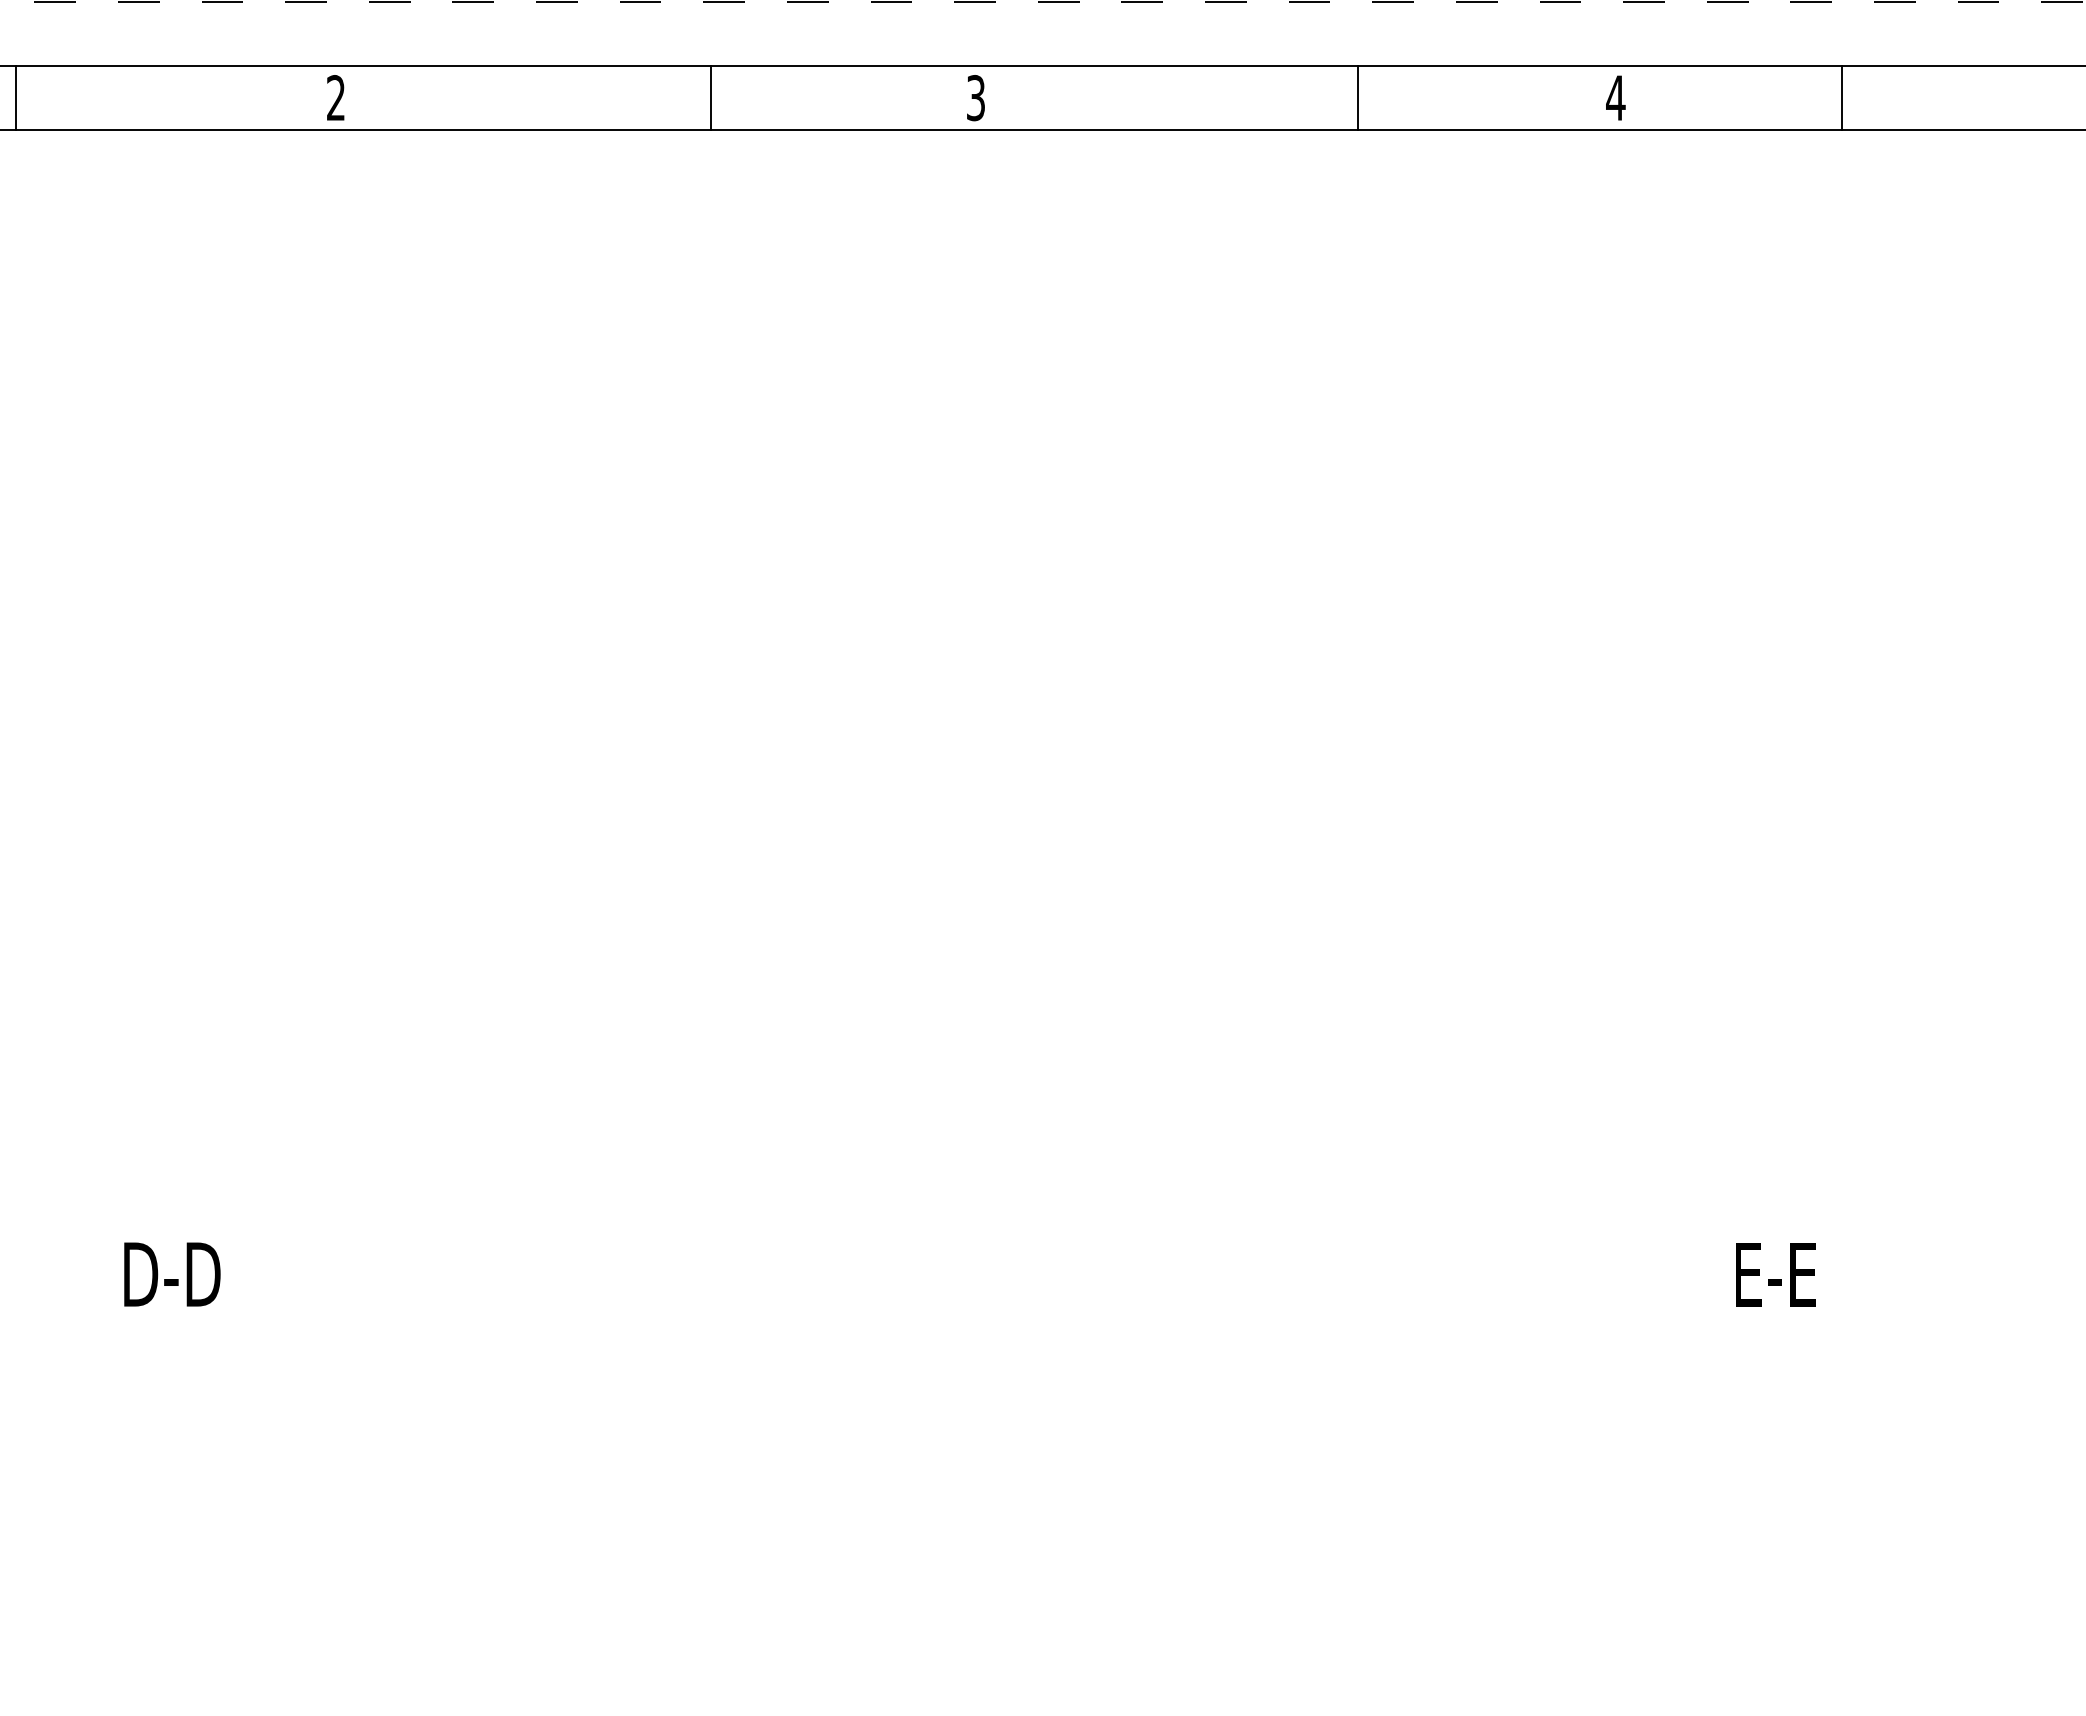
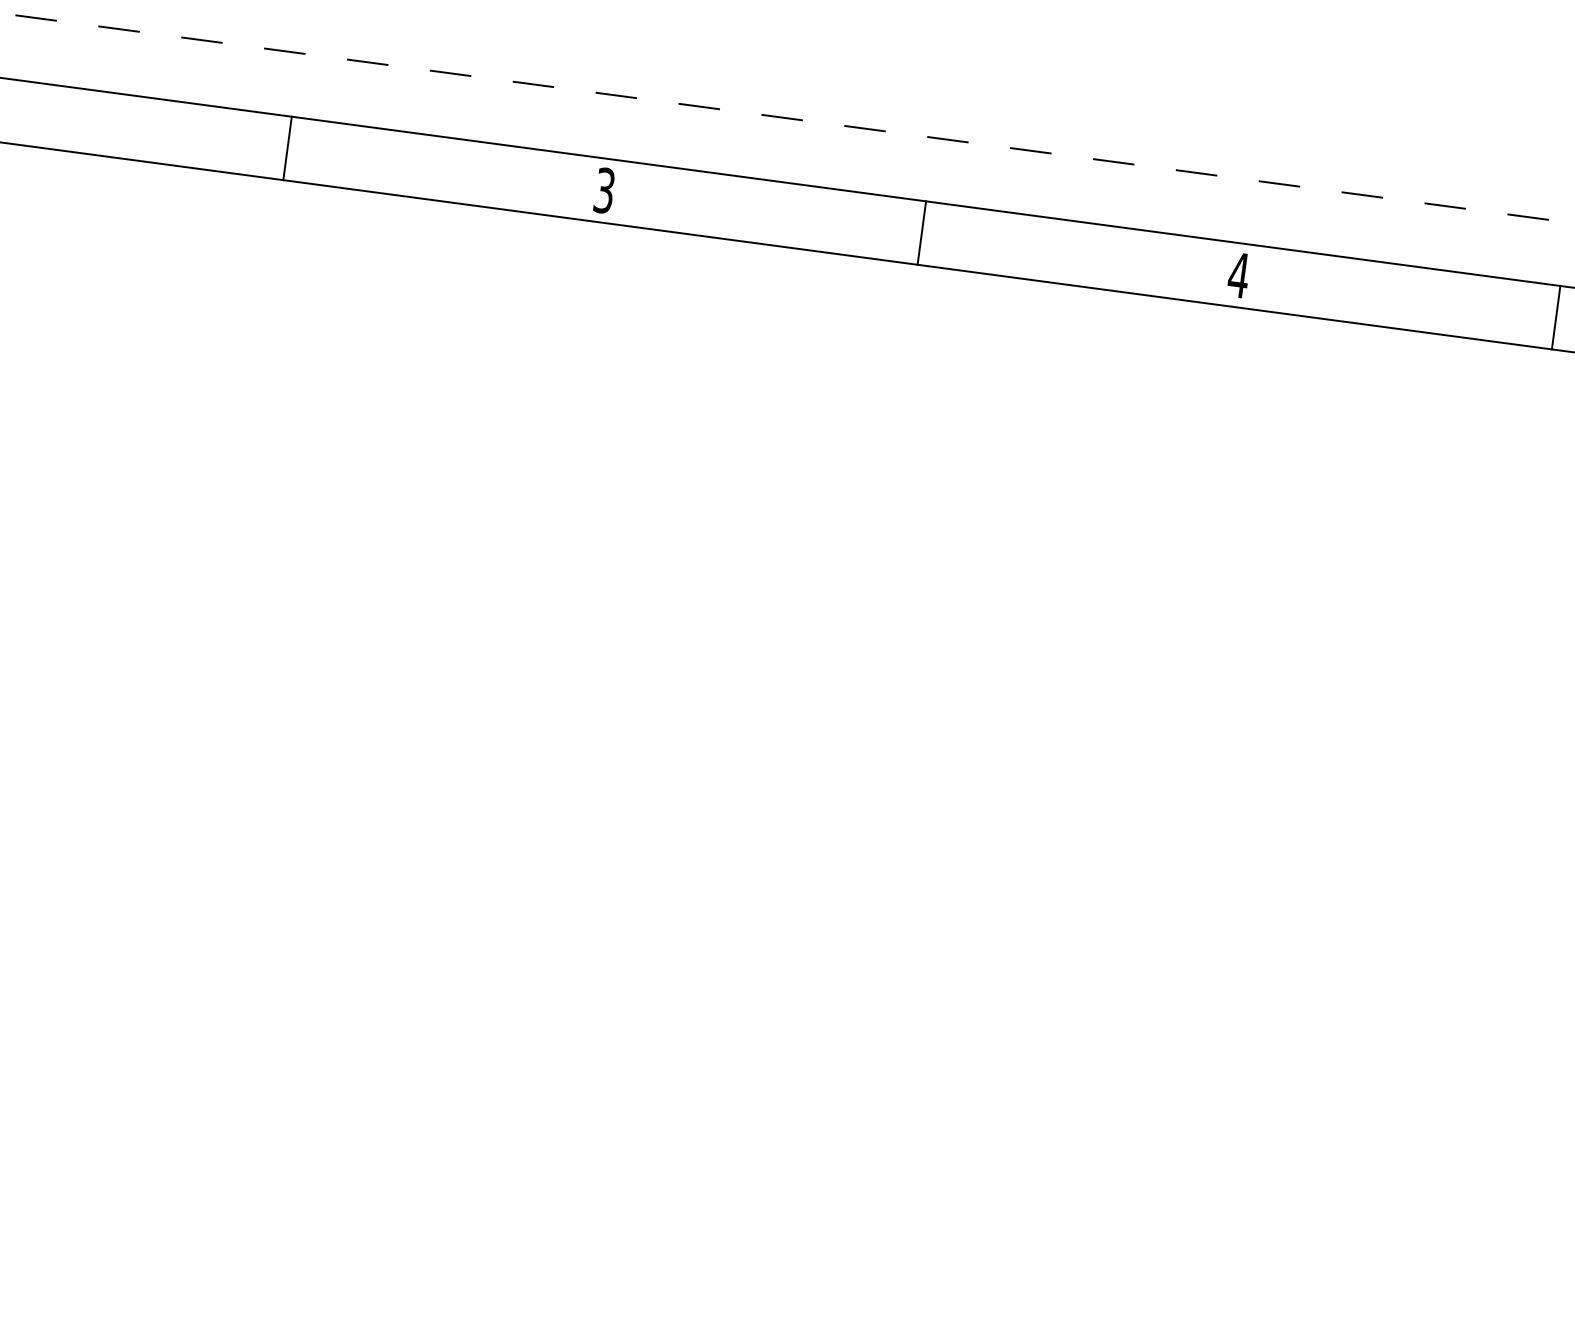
line: (711, 98) -> (287, 148), moved
line: (1358, 98) -> (922, 233), moved
line: (1841, 98) -> (1555, 318), moved

